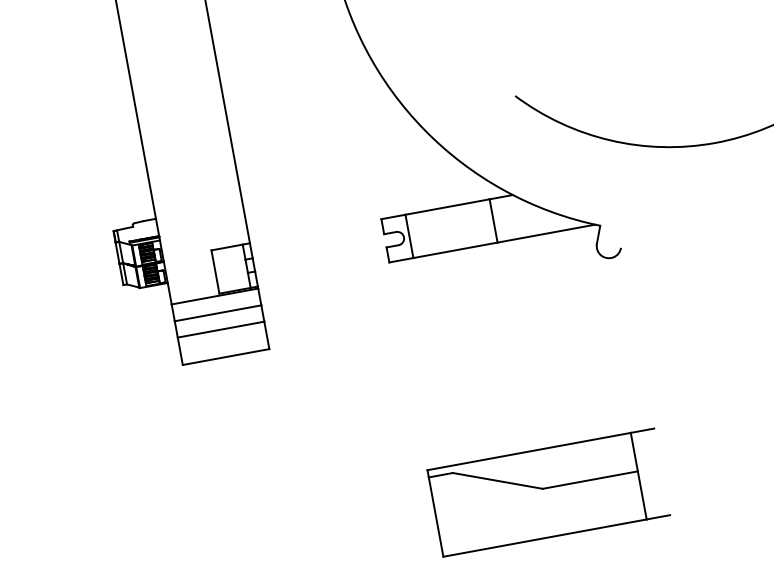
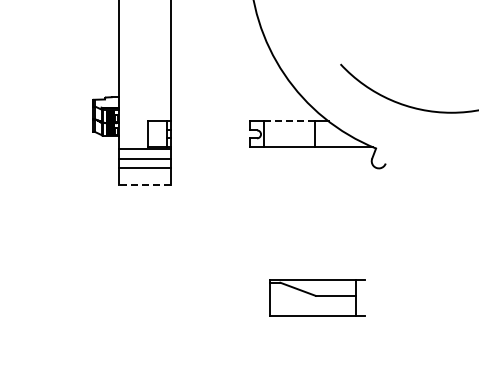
line: (449, 206) -> (290, 121), solid -> dashed
line: (226, 356) -> (145, 184), solid -> dashed
part: (548, 492) -> (317, 297), size x0.7

